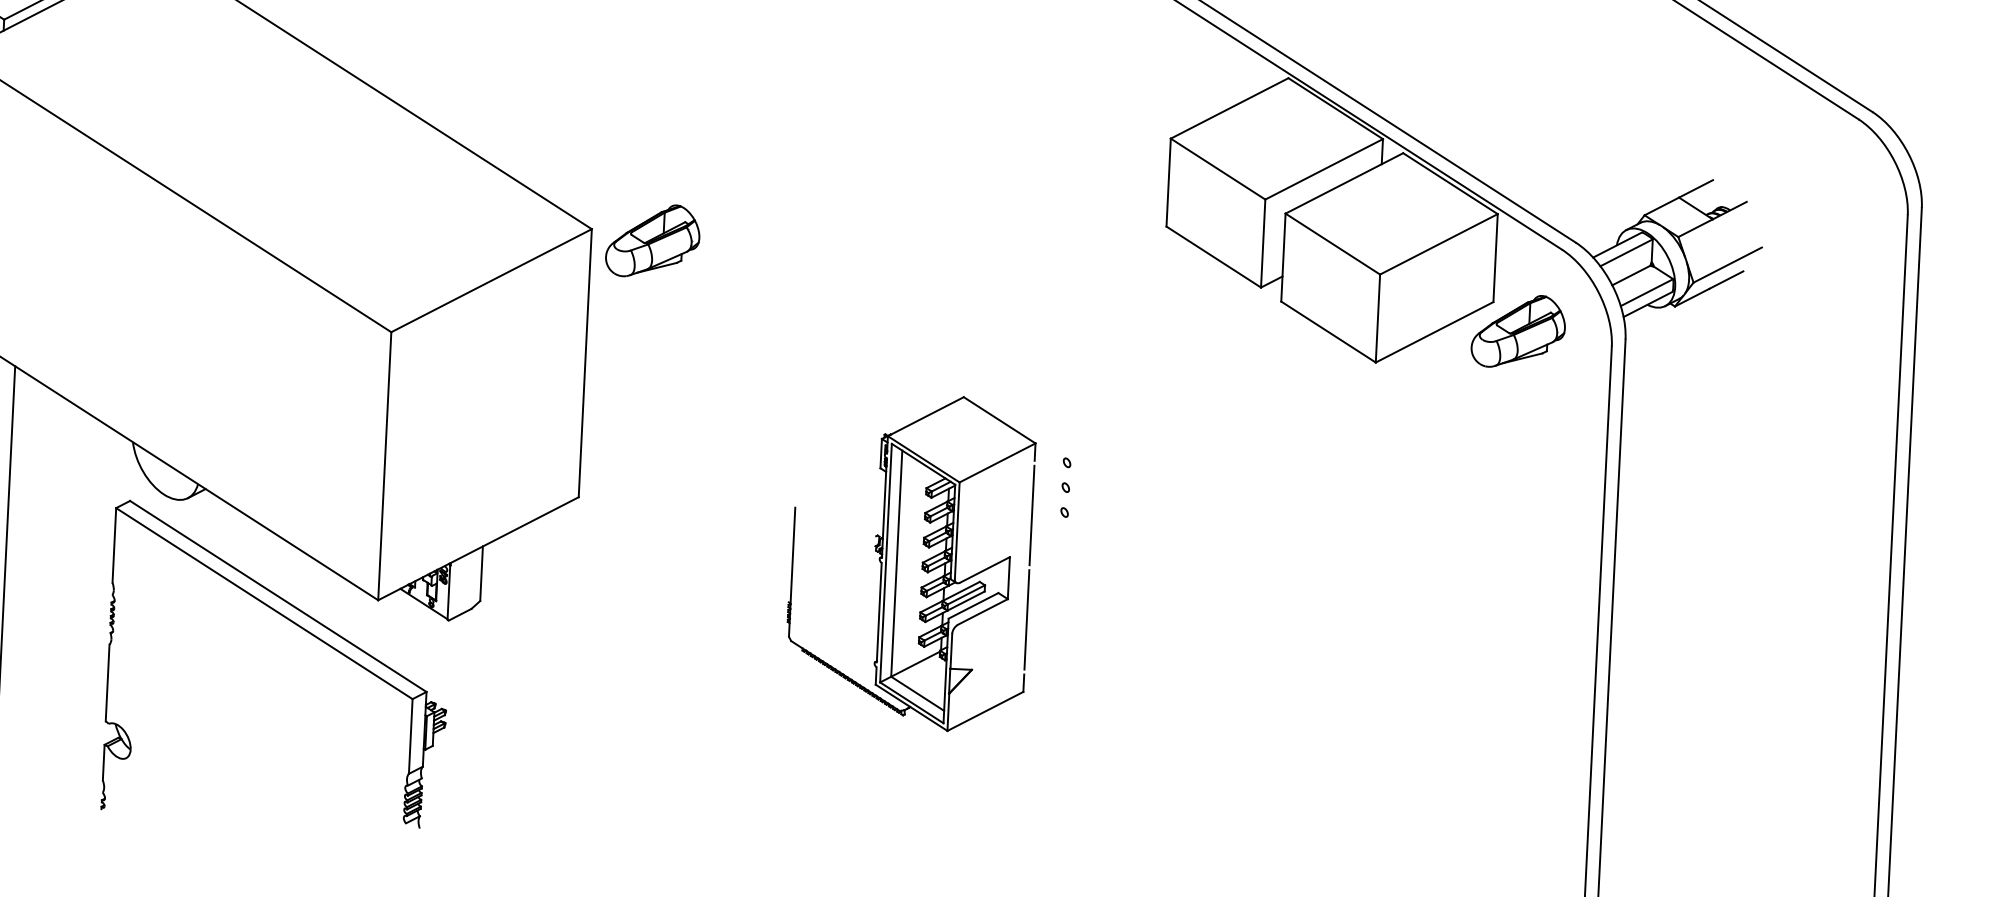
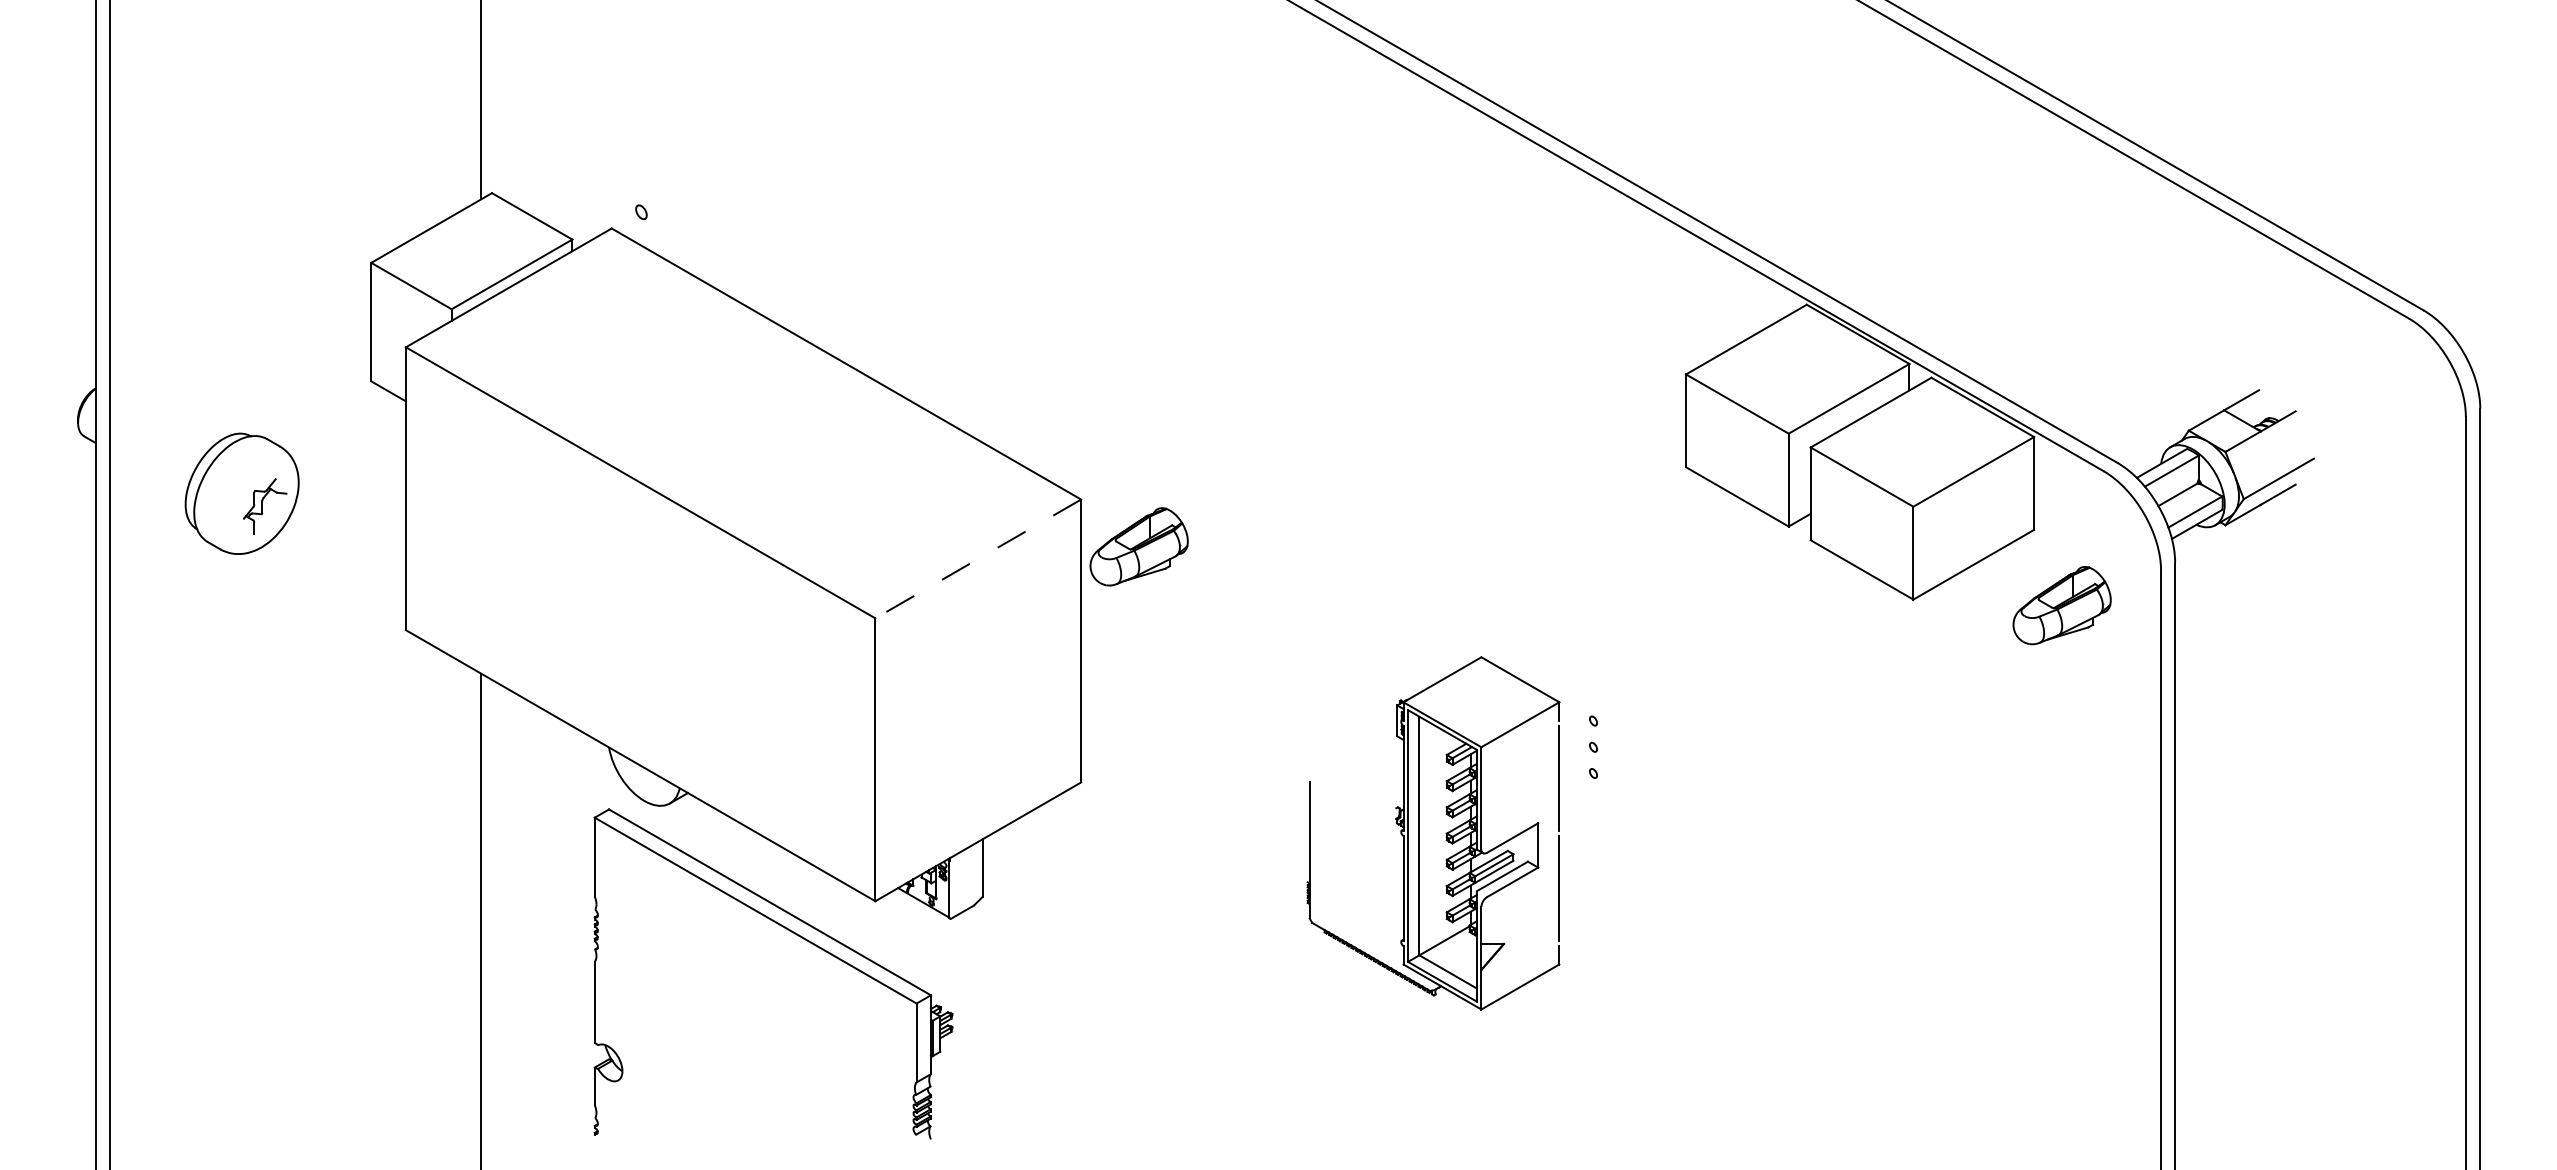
part: (652, 240) -> (1138, 546), moved
line: (491, 280) -> (978, 558), solid -> dashed
part: (1518, 331) -> (2061, 605), moved

